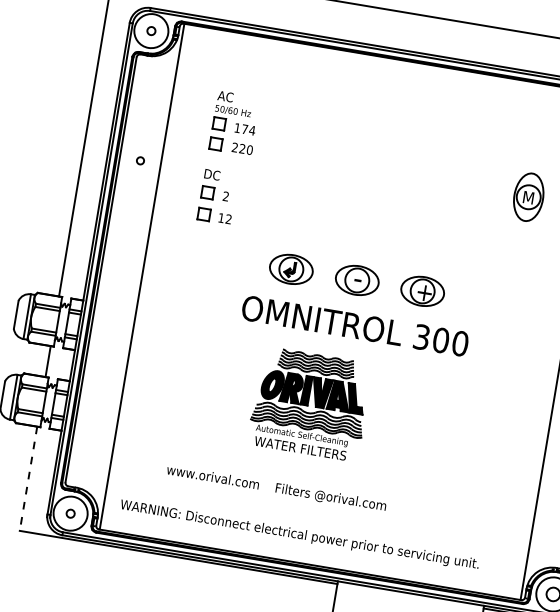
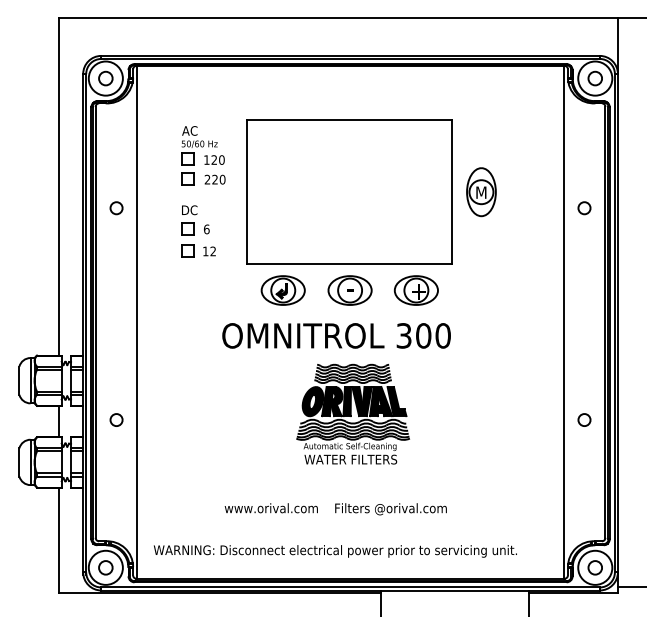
circle: (151, 30) -> (105, 78), size x1.67
text: (248, 129) -> (217, 159), 174 -> 120
circle: (140, 161) -> (116, 208), size x1.67
part: (373, 182) -> (349, 191), added
text: (225, 196) -> (206, 229), 2 -> 6
part: (528, 197) -> (481, 192), moved
text: (355, 325) -> (336, 335), moved
circle: (105, 369) -> (116, 419), added
part: (309, 403) -> (352, 413), moved
line: (28, 478) -> (58, 540), dashed -> solid
text: (276, 488) -> (335, 509), moved
circle: (70, 513) -> (105, 567), size x1.67

